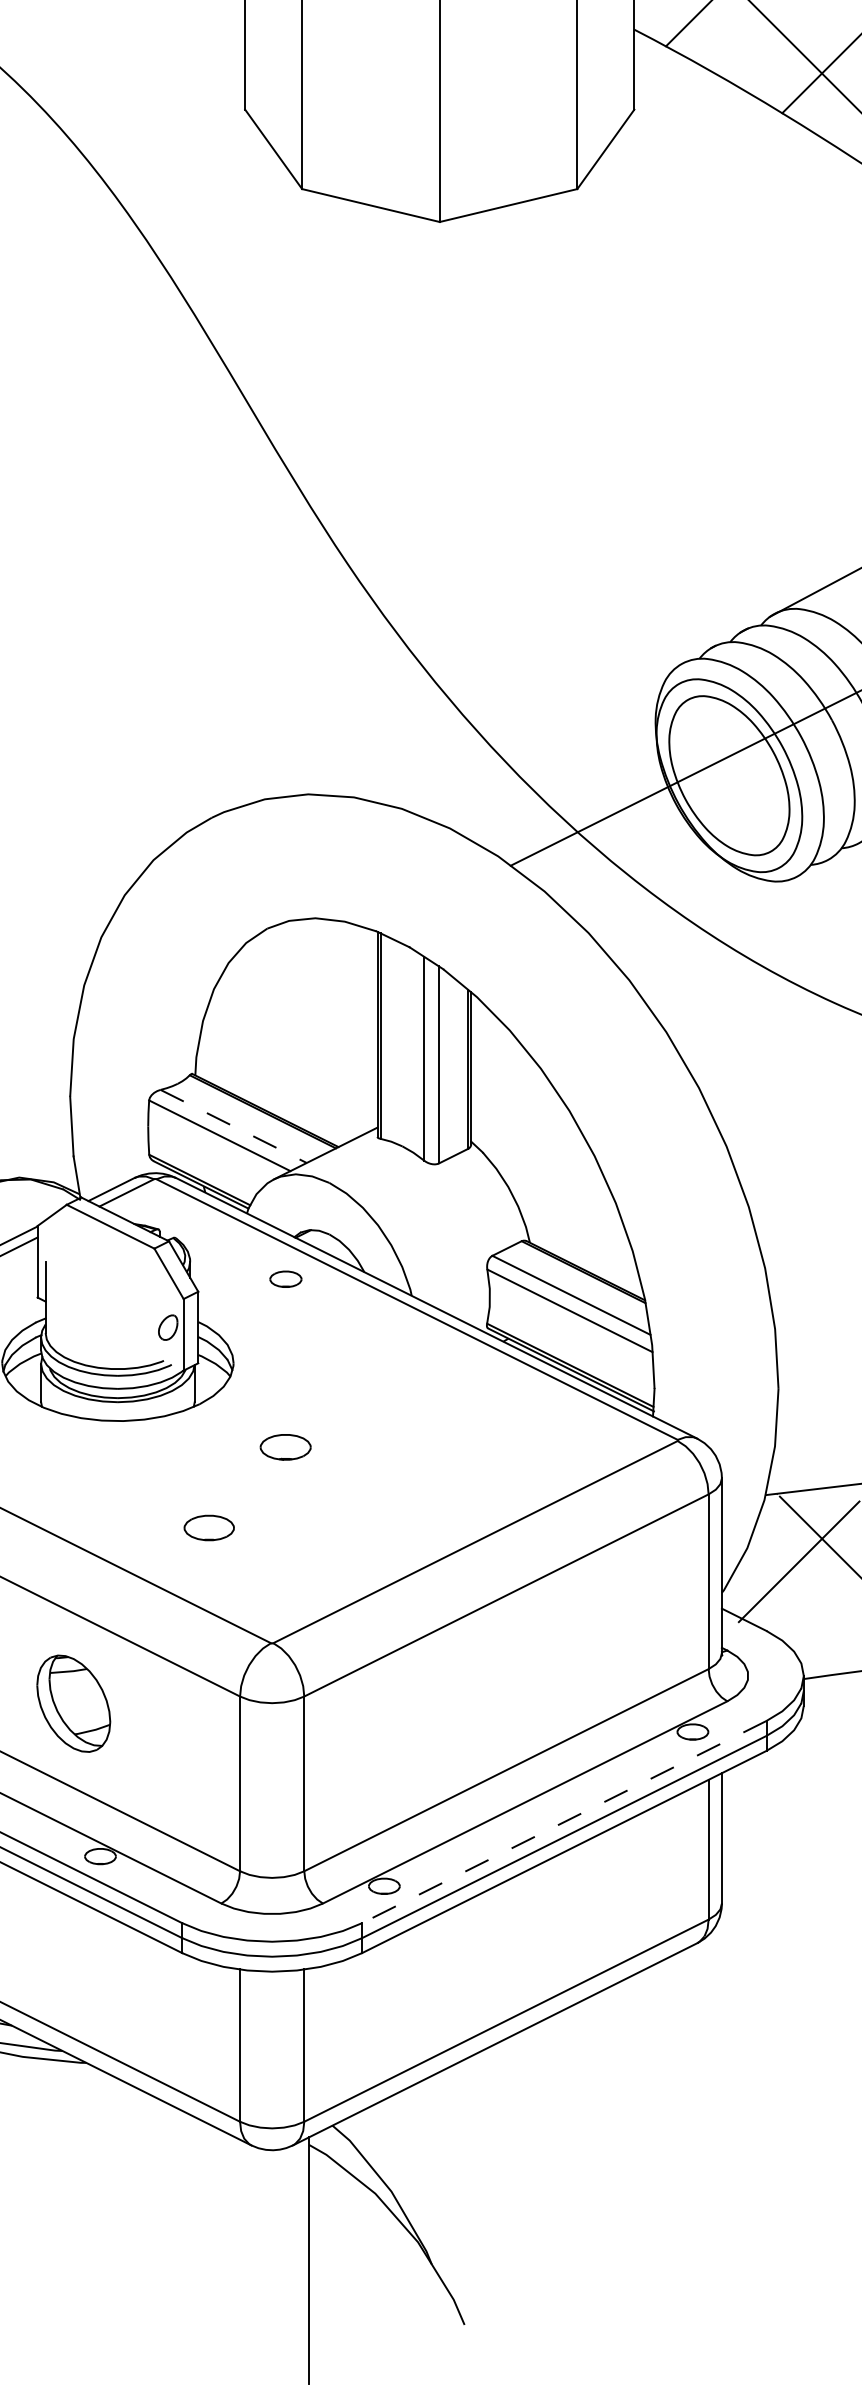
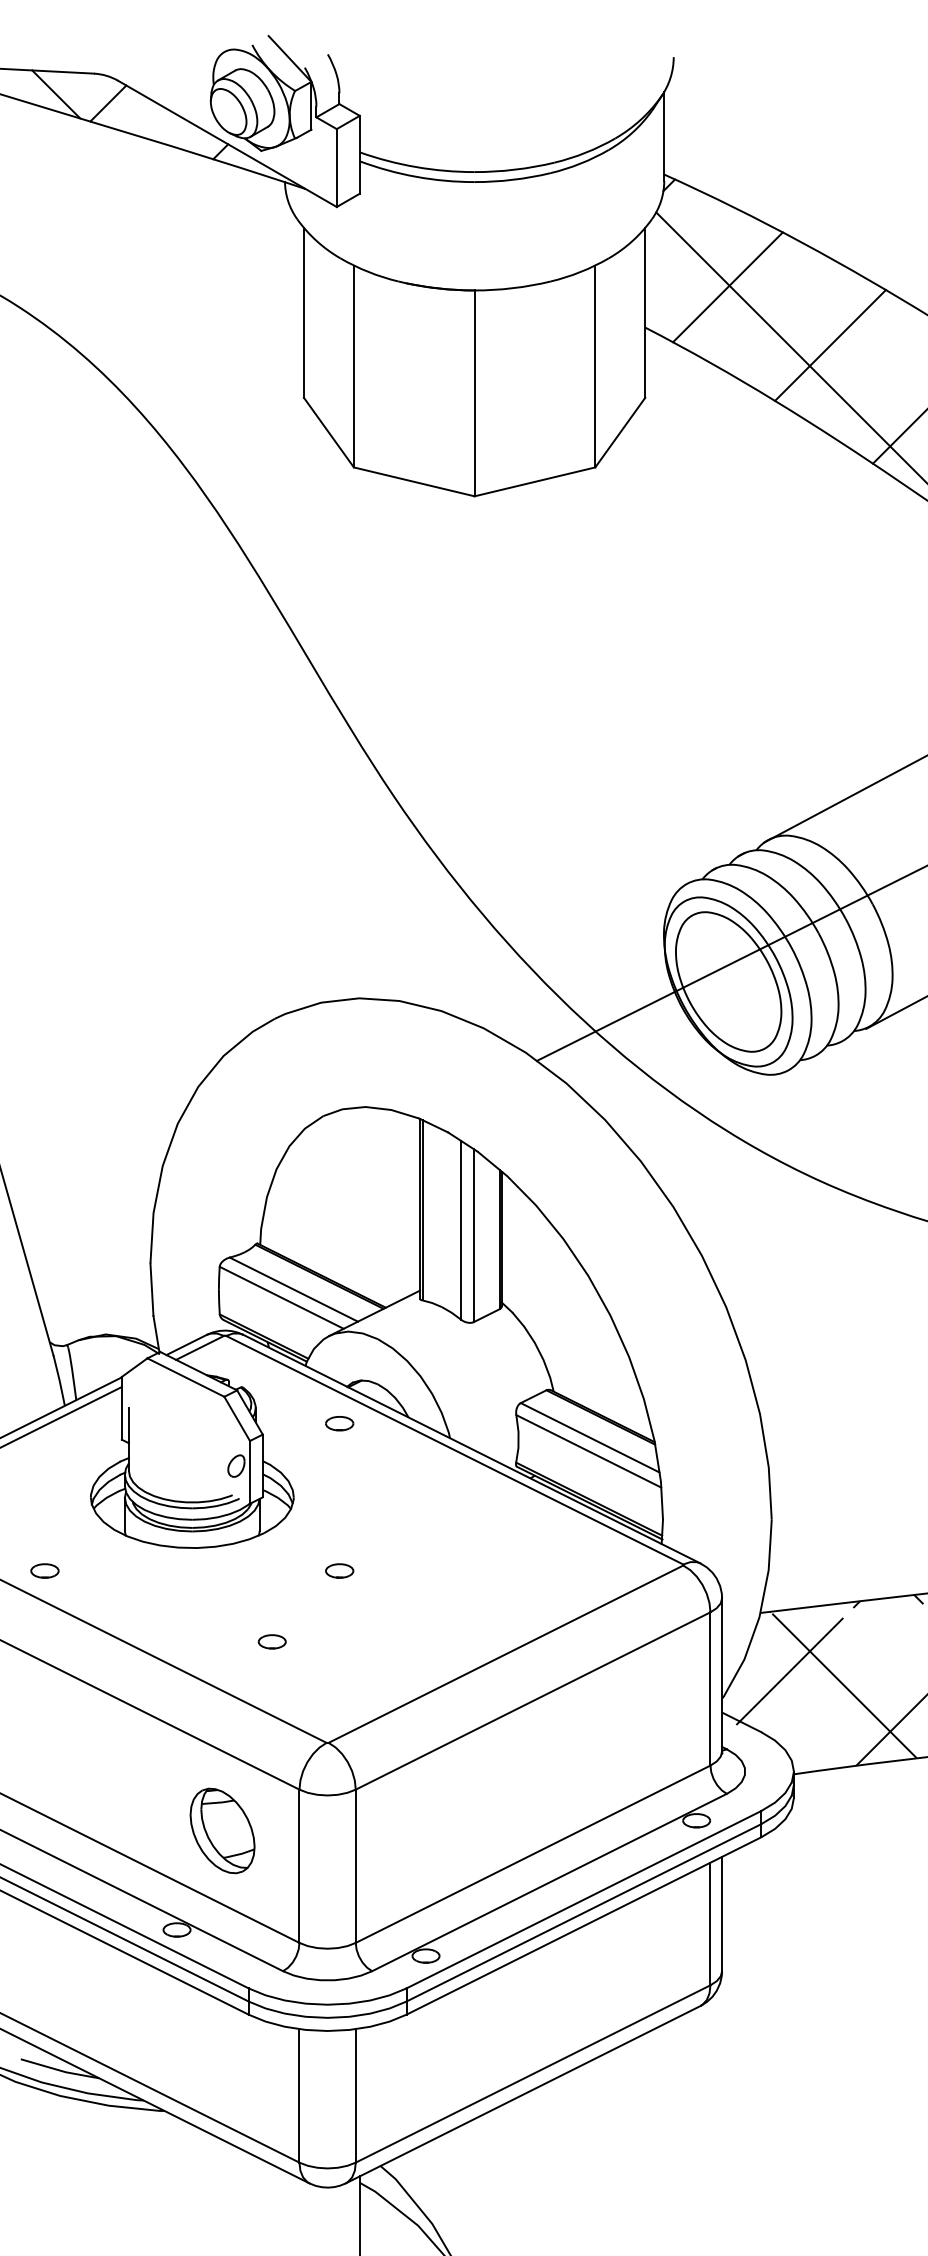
line: (233, 1126) -> (293, 1289), dashed -> solid
part: (285, 1446) -> (339, 1570), size x0.62
part: (208, 1527) -> (271, 1641), size x0.62
part: (73, 1703) -> (222, 1830), moved
line: (563, 1821) -> (583, 1899), dashed -> solid

